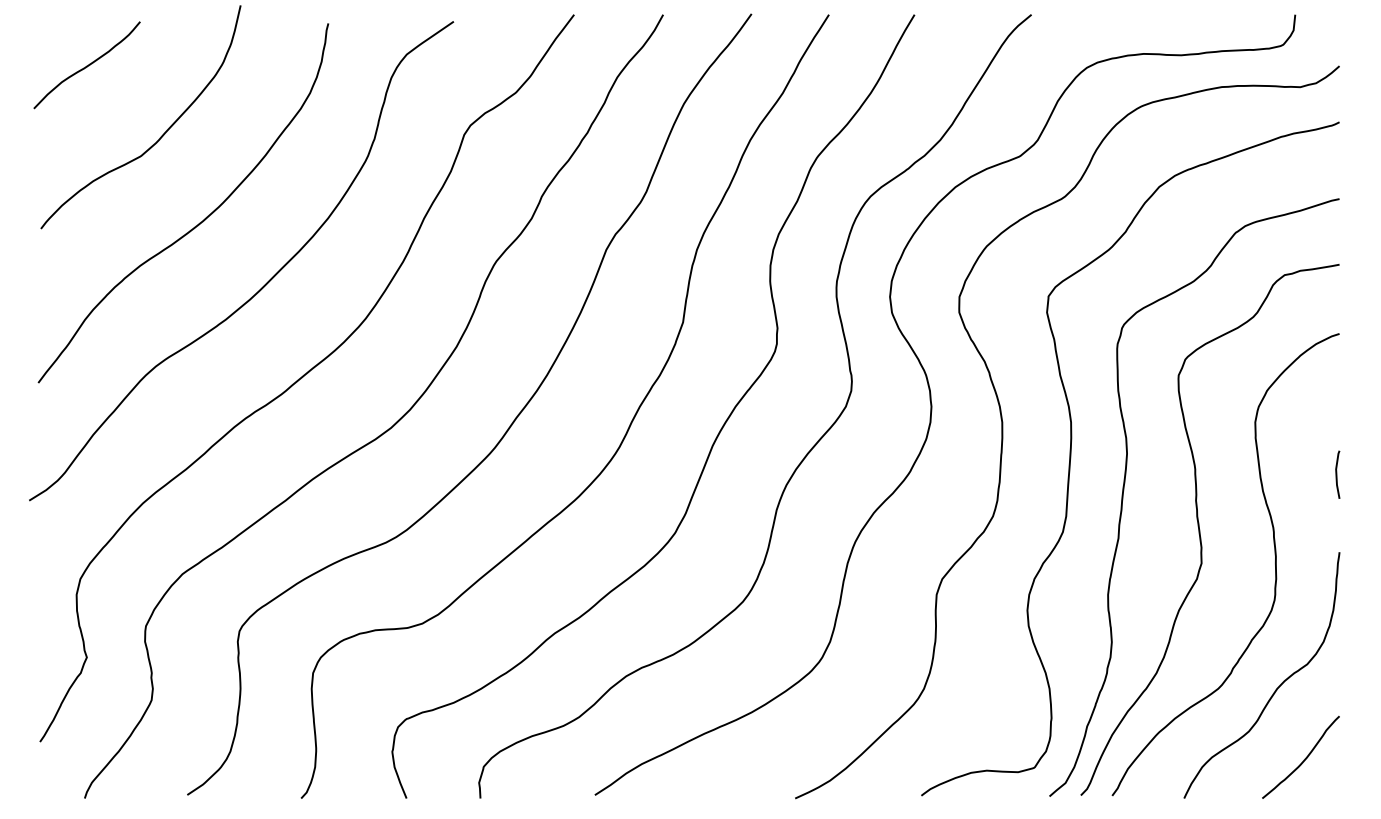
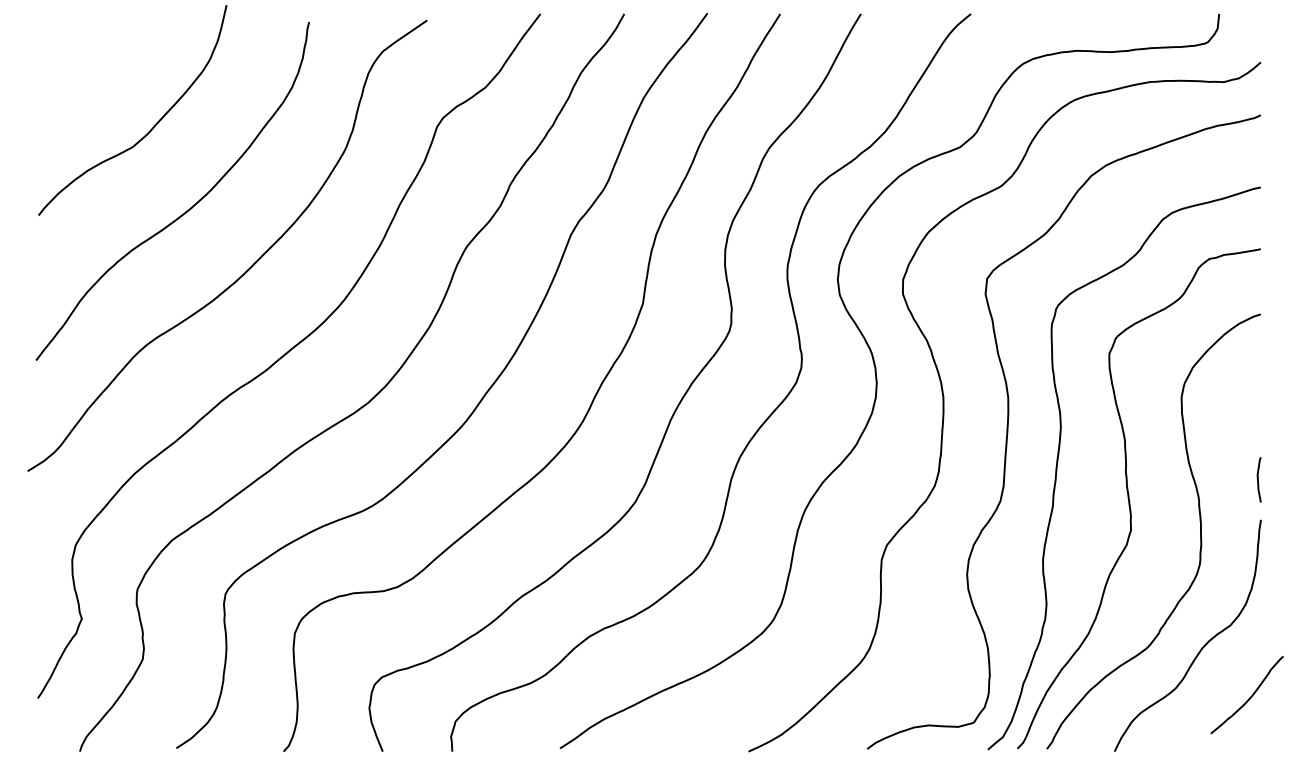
curve: (86, 65) -> (81, 61), removed
line: (1337, 474) -> (1258, 479), moved
curve: (1304, 758) -> (1250, 696), moved

